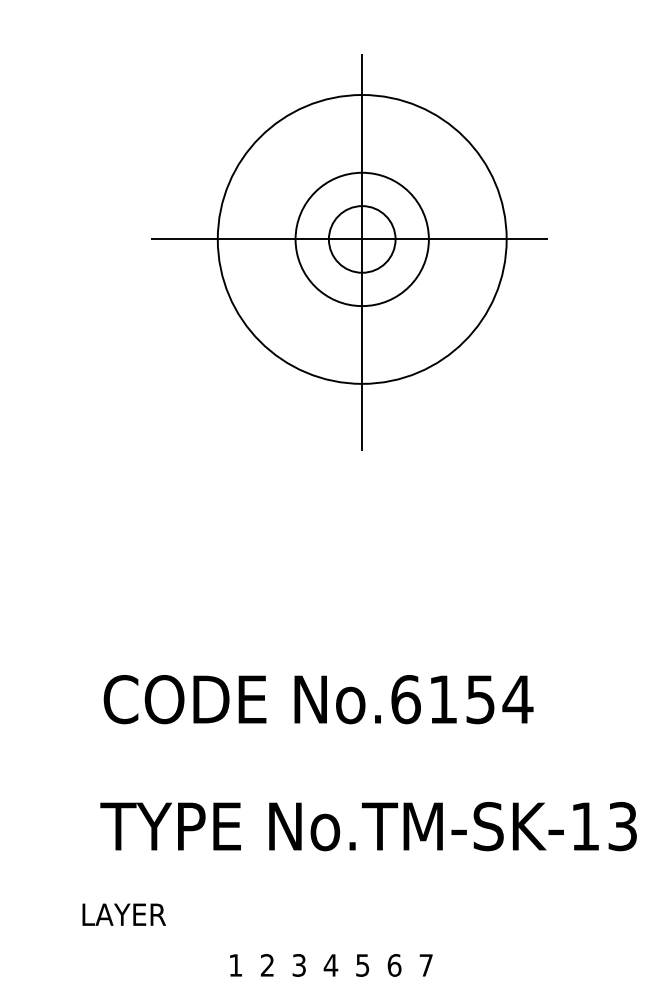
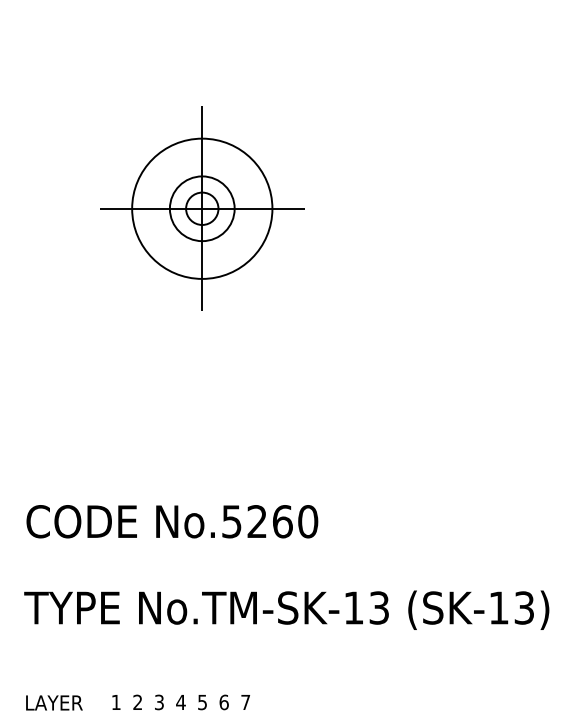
part: (362, 238) -> (202, 208), size x0.71
text: (462, 699) -> (270, 521), No.6154 -> No.5260
text: (124, 914) -> (54, 702), moved

